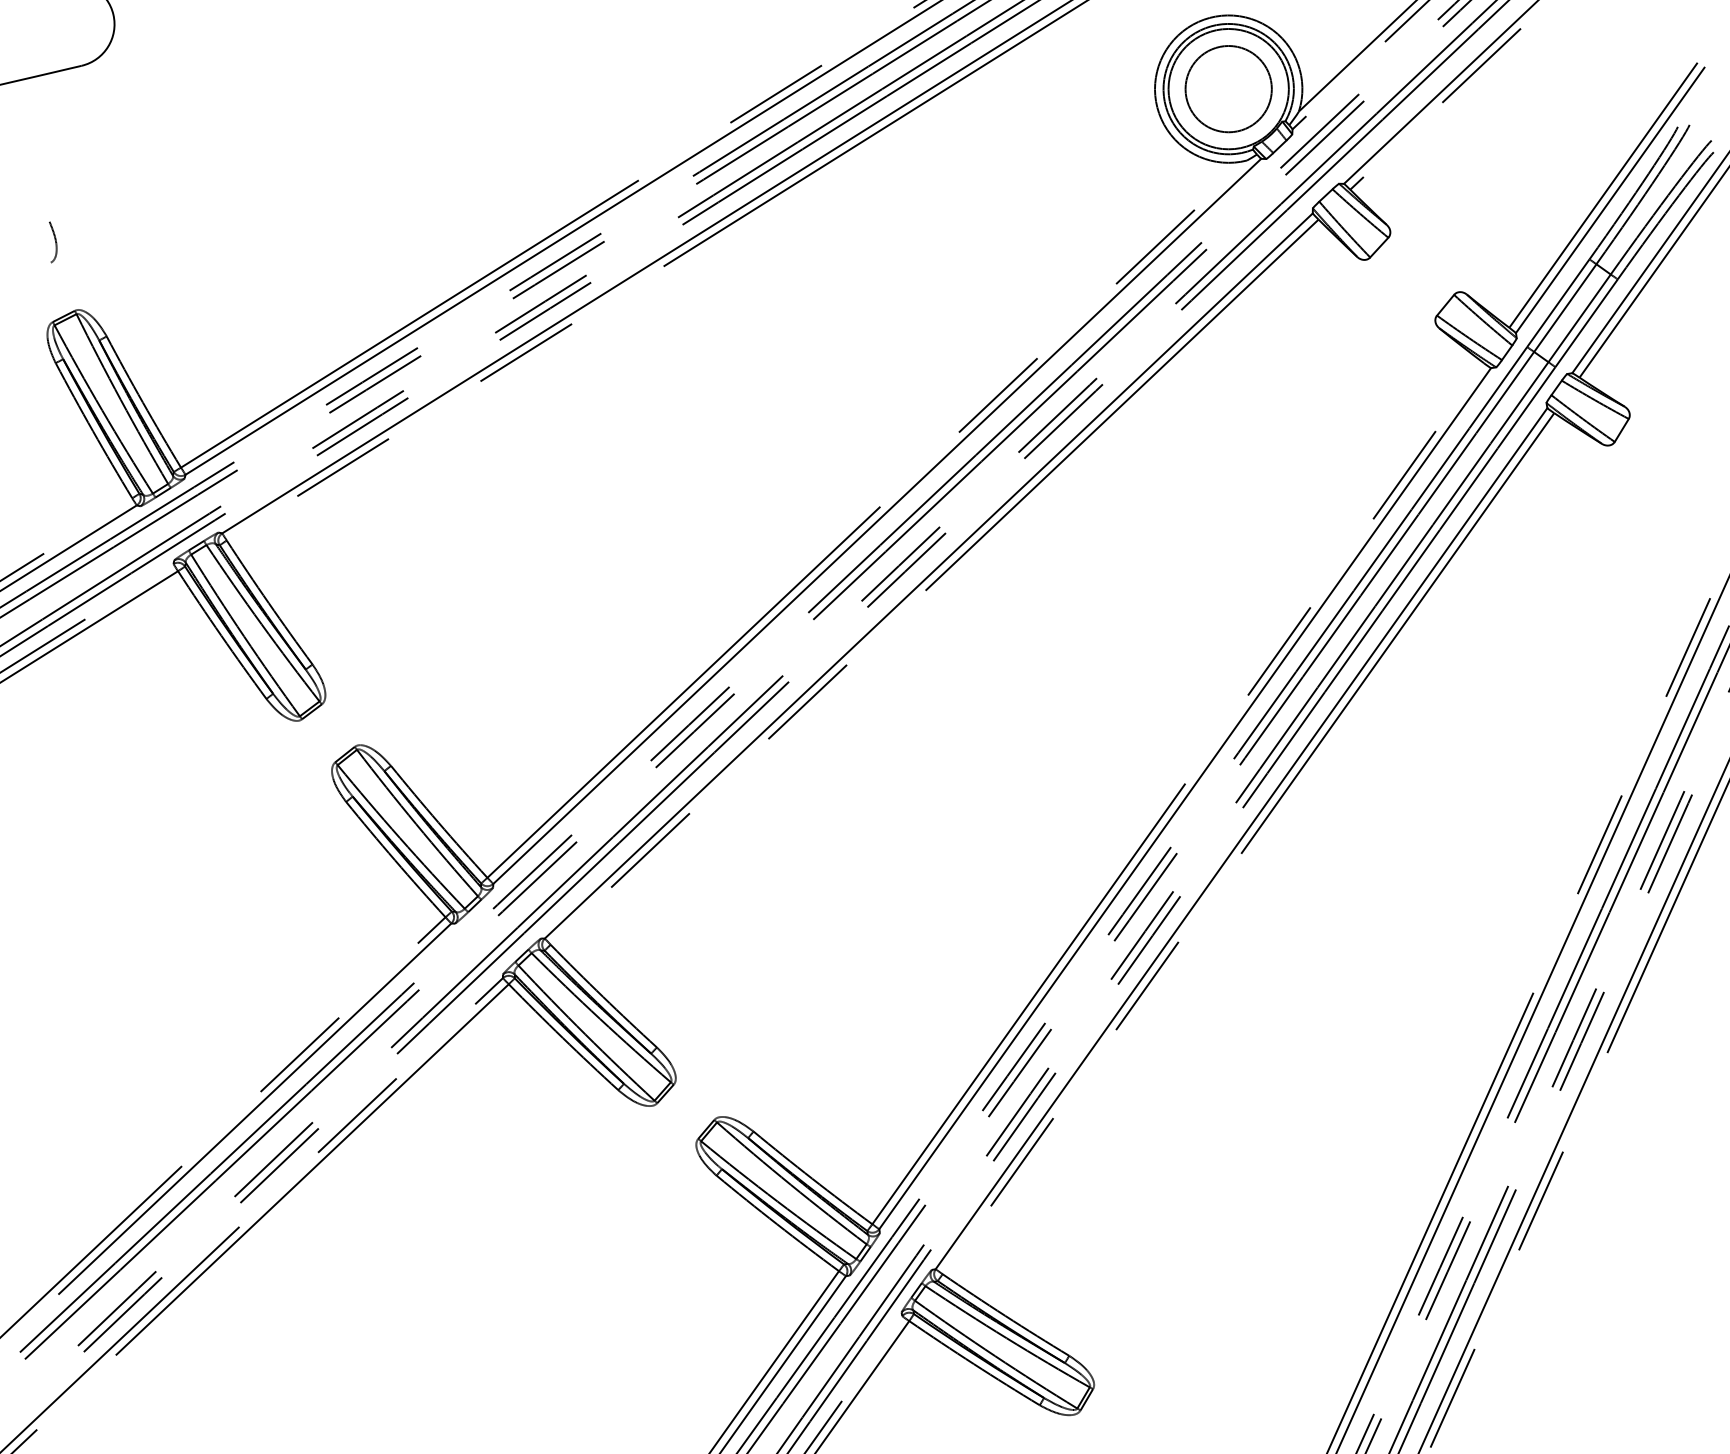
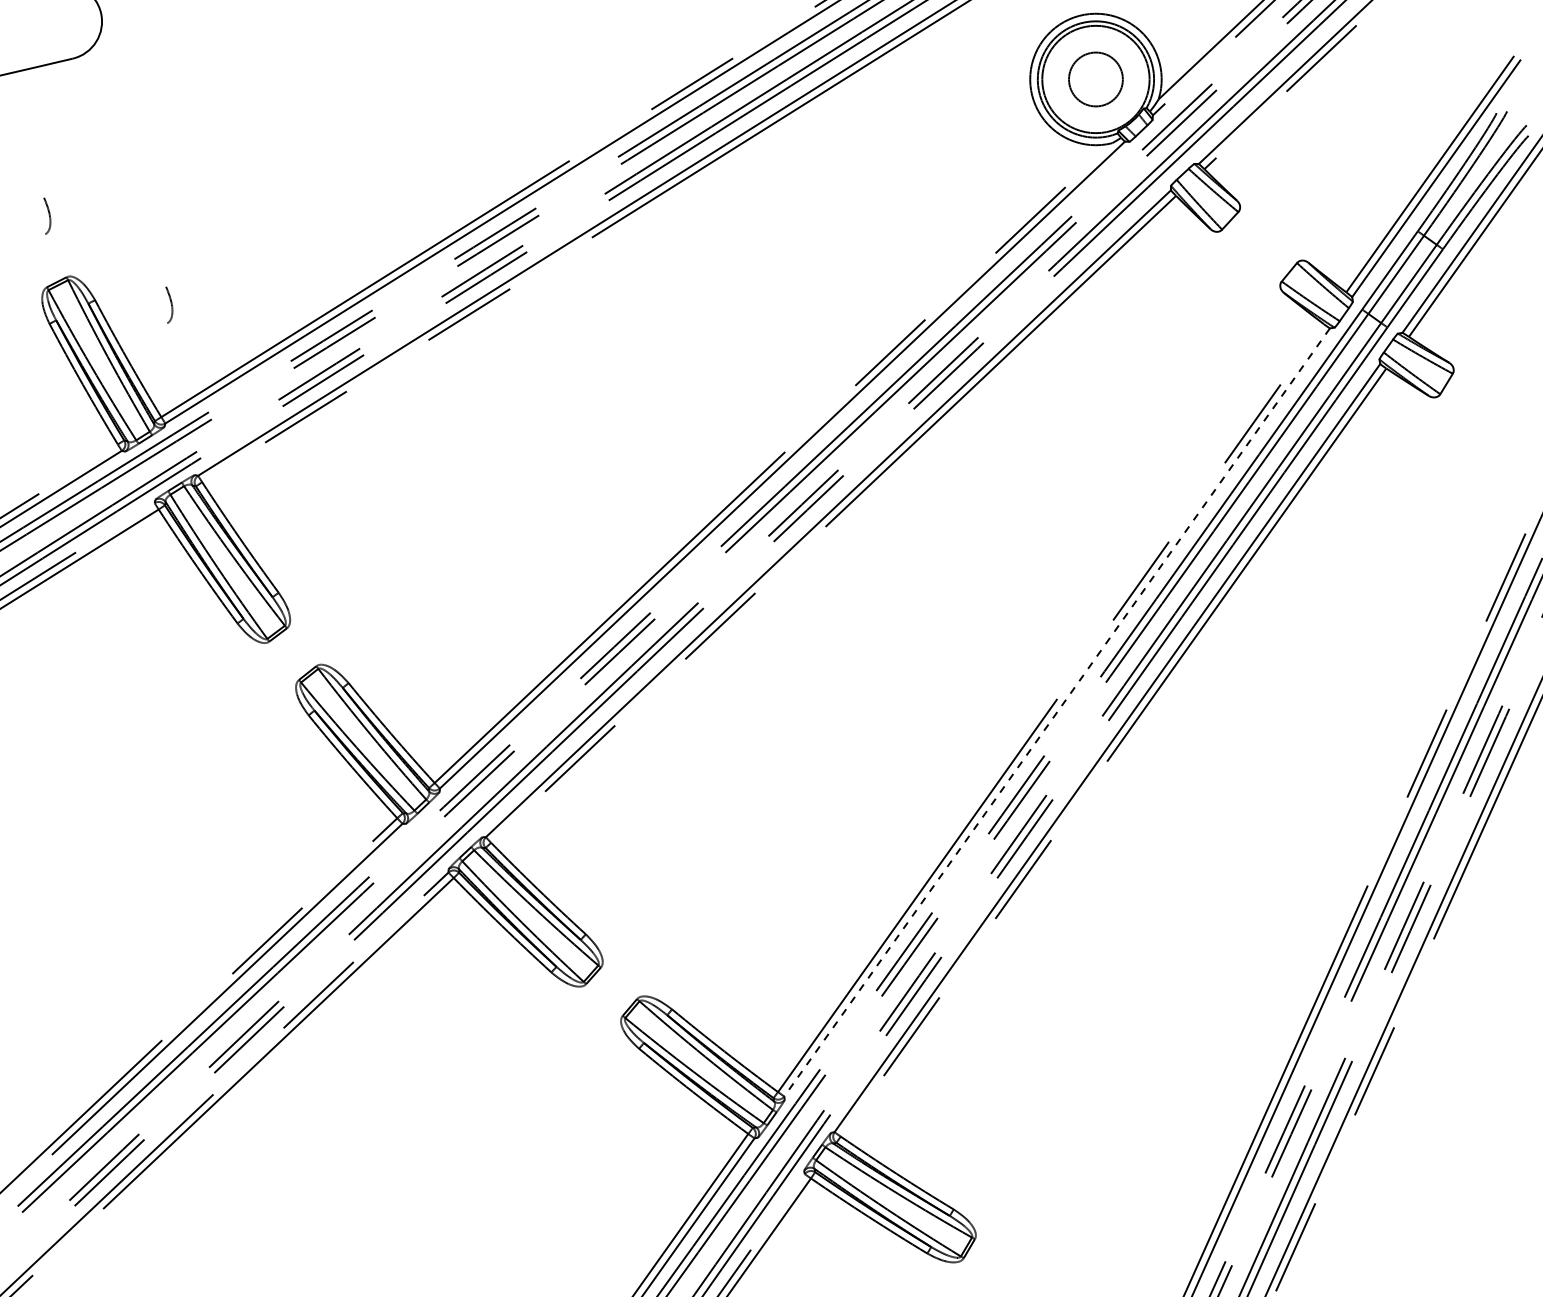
circle: (1228, 89) -> (1095, 79), size x0.7
curve: (191, 341) -> (170, 304), added
line: (1184, 798) -> (1056, 712), solid -> dashed

